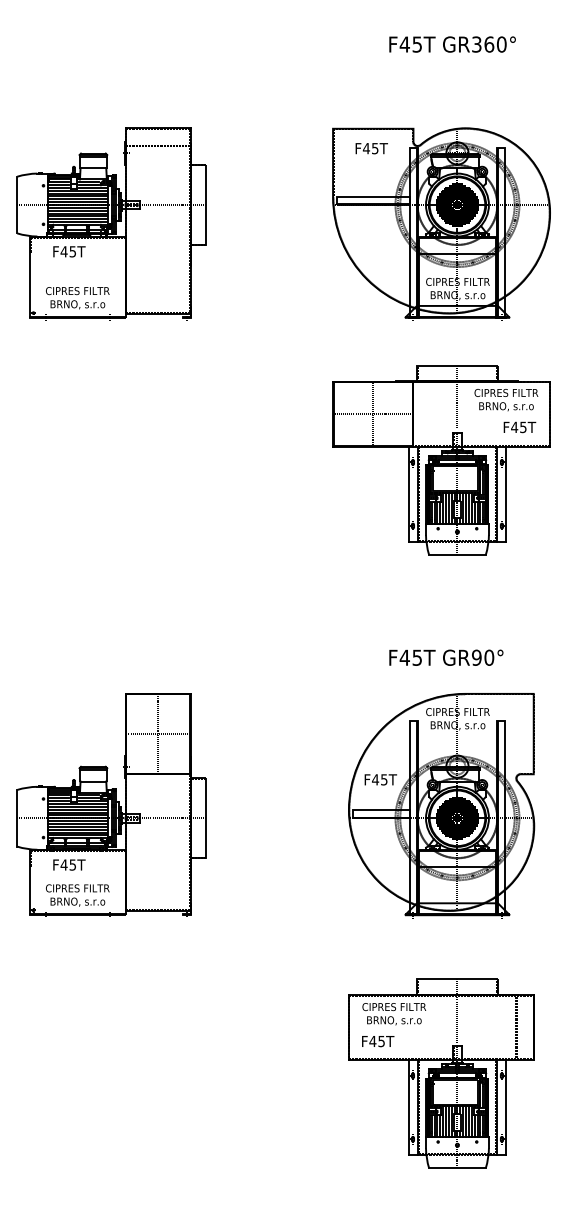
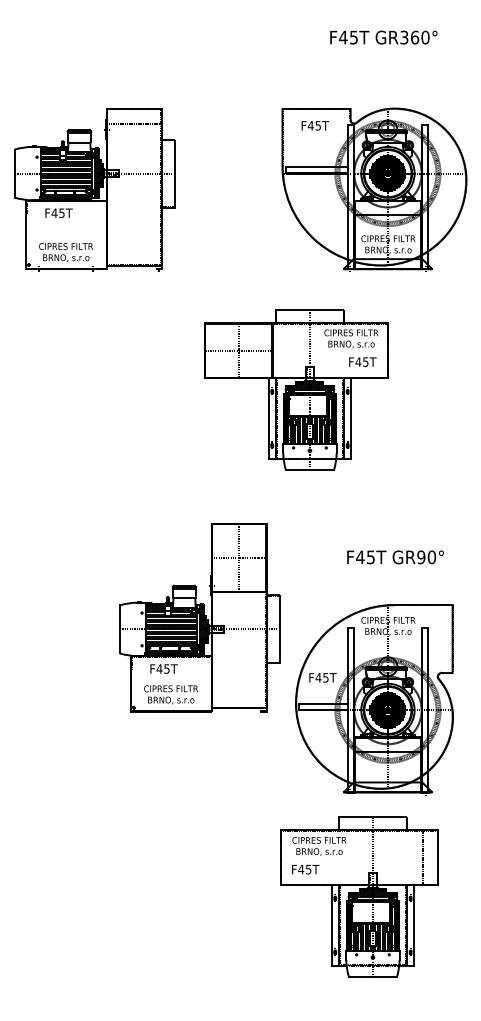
part: (441, 459) -> (296, 389), moved
text: (446, 657) -> (395, 557), moved
part: (111, 804) -> (199, 617), moved
part: (441, 805) -> (374, 699), moved
part: (441, 1073) -> (359, 896), moved

